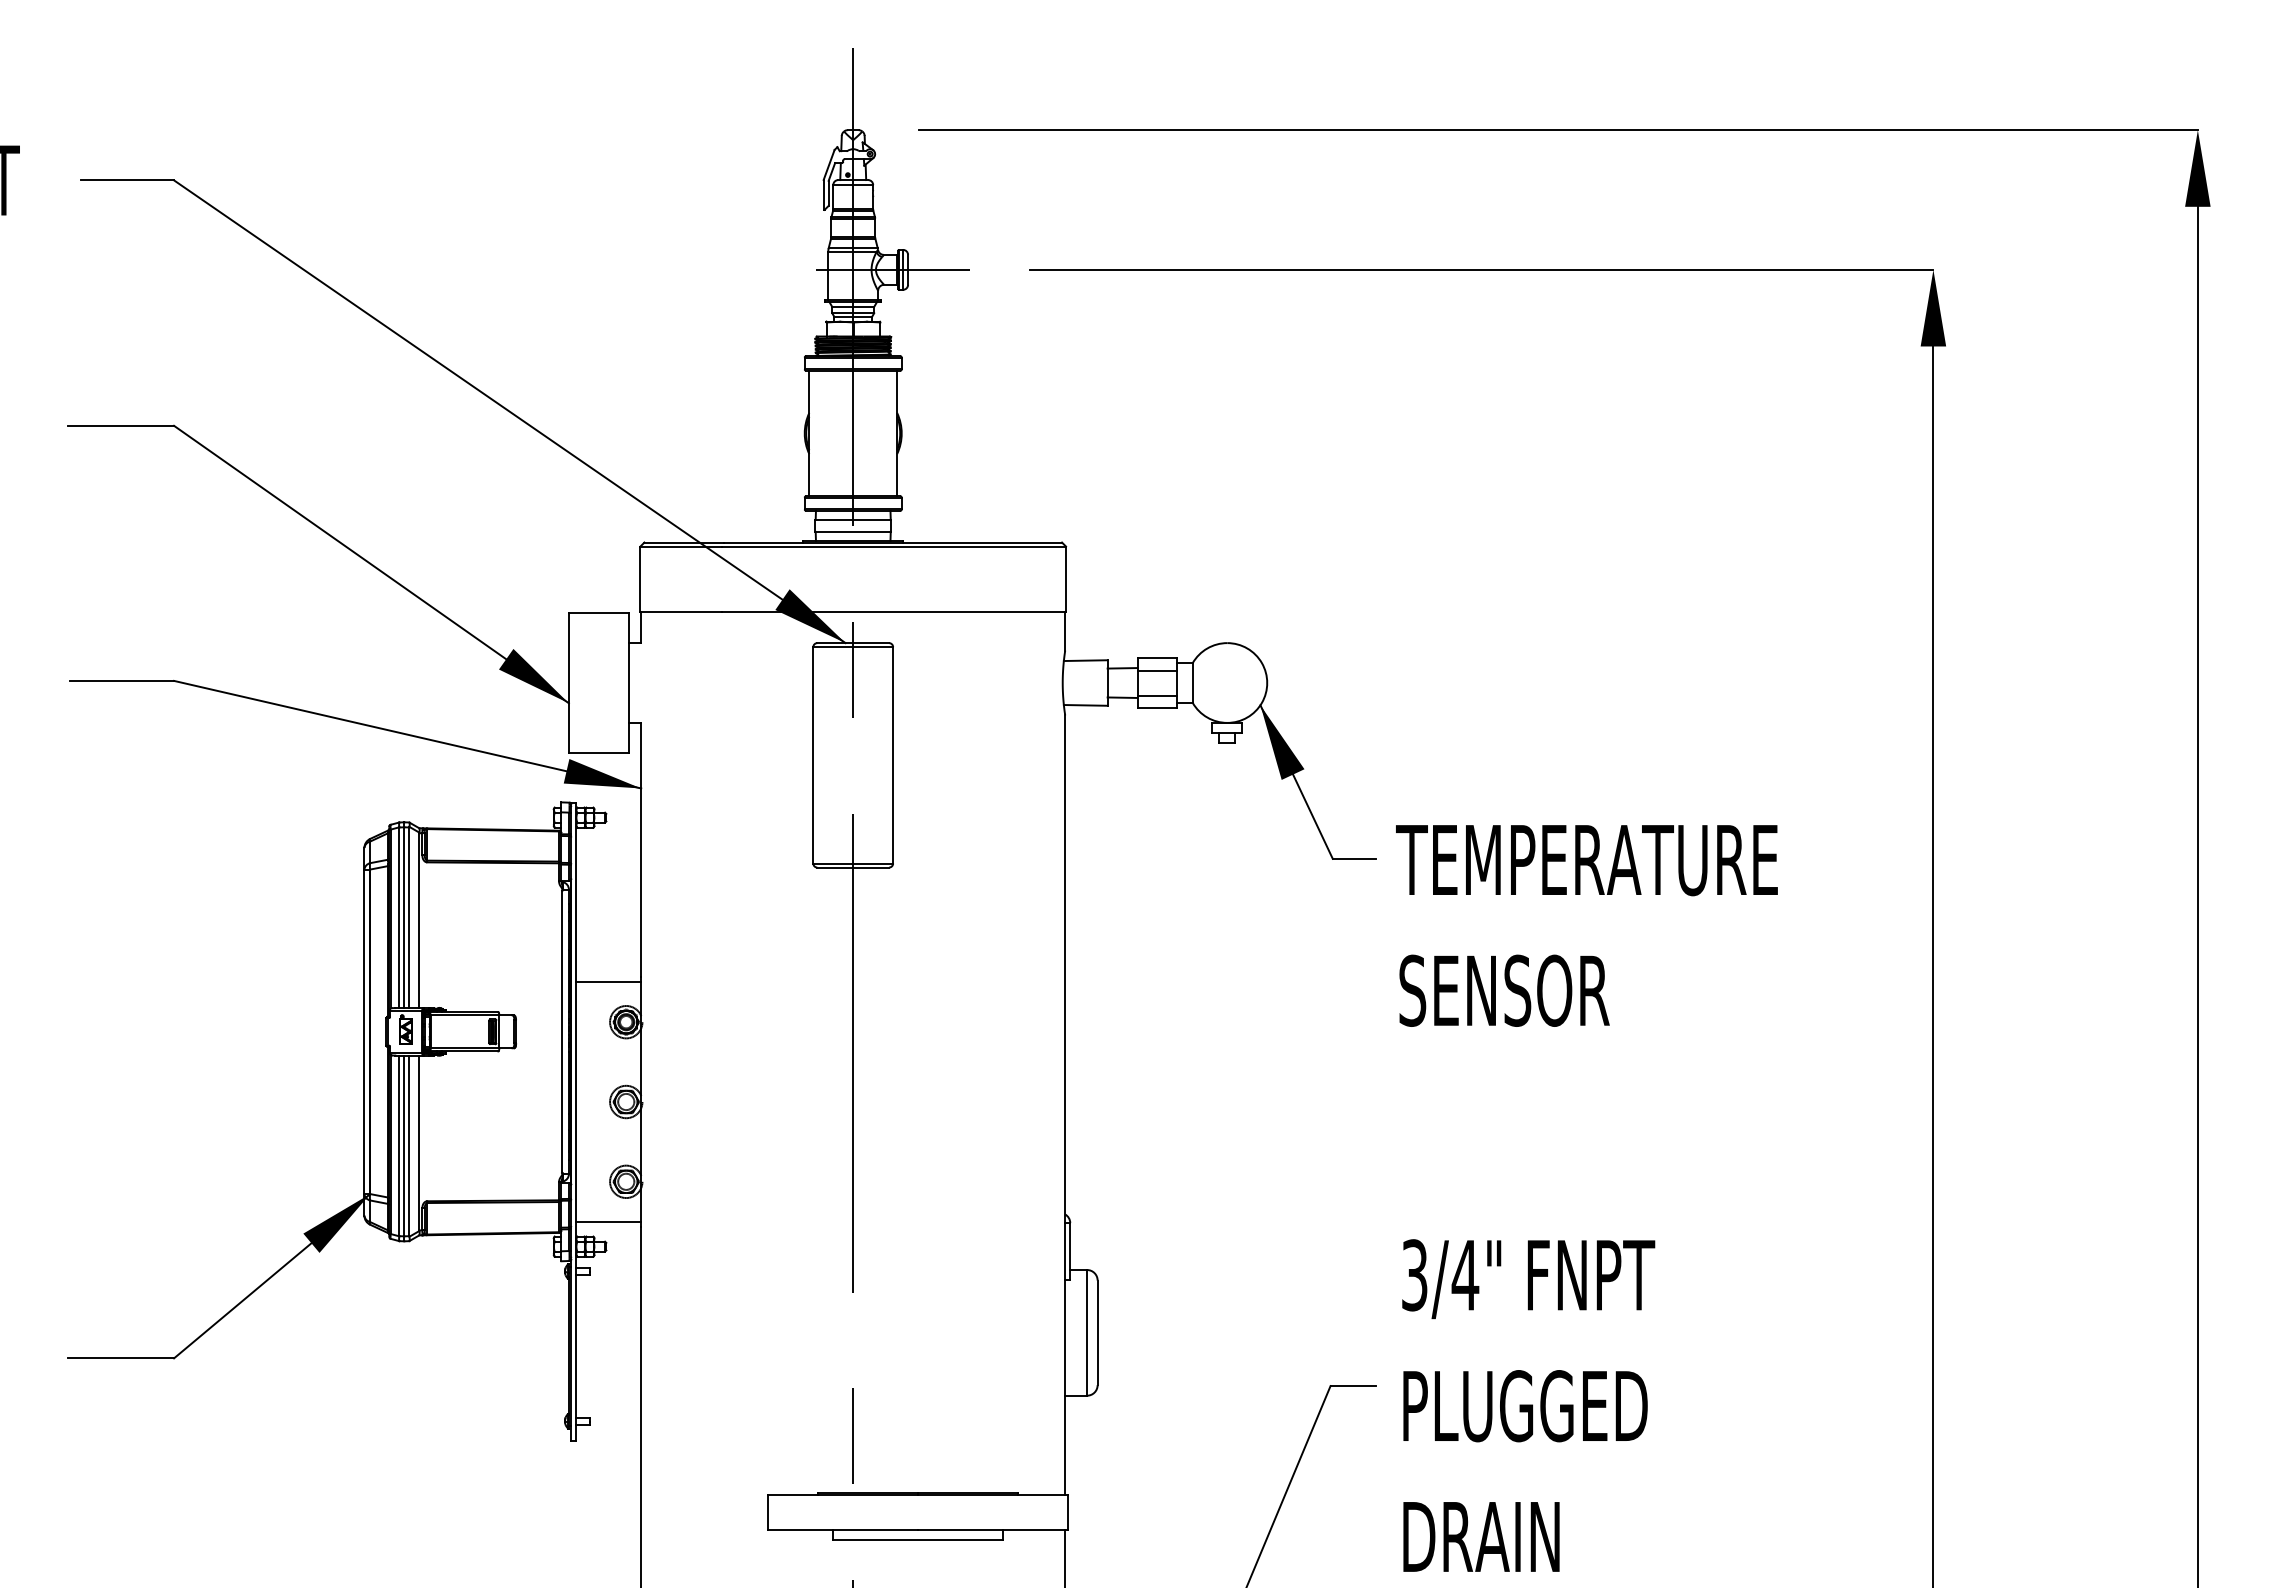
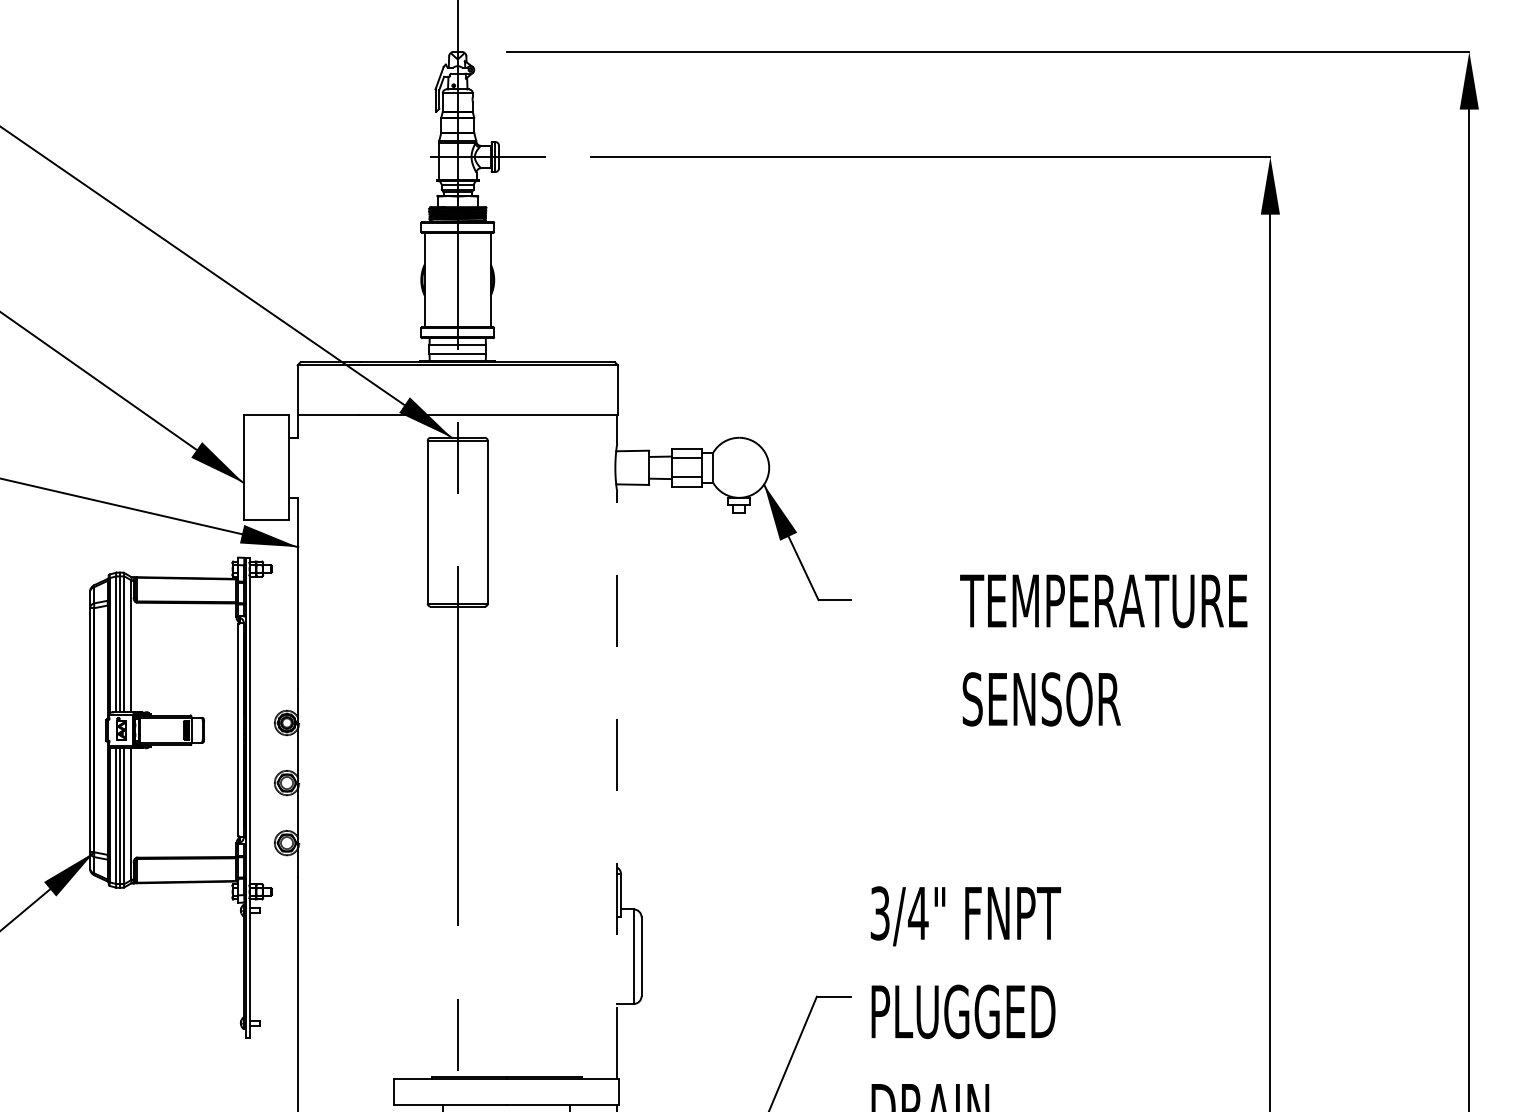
text: (1586, 925) -> (1103, 650), moved
line: (608, 982) -> (273, 693), removed
line: (1065, 1105) -> (617, 785), solid -> dashed
line: (608, 1221) -> (273, 872), removed

